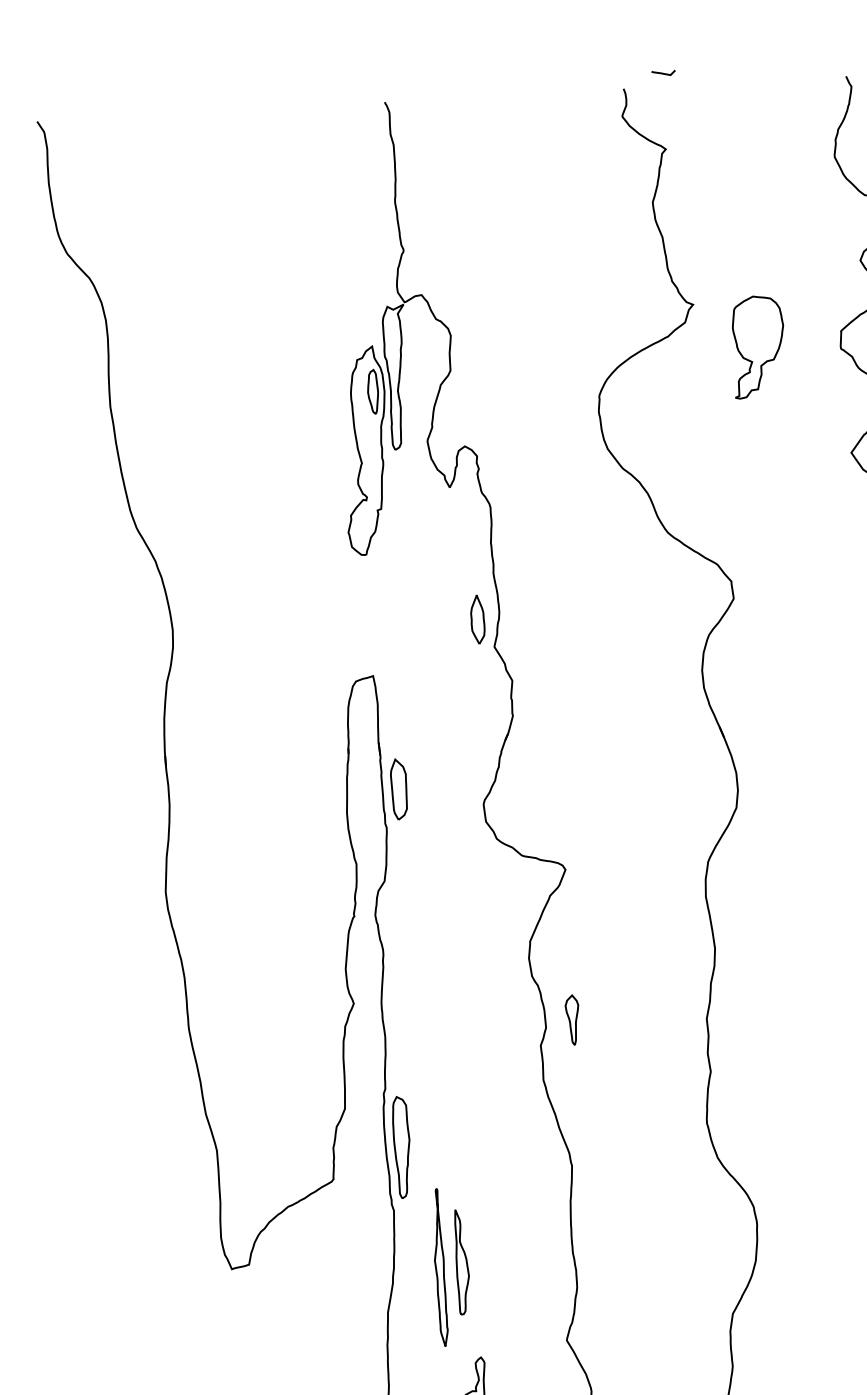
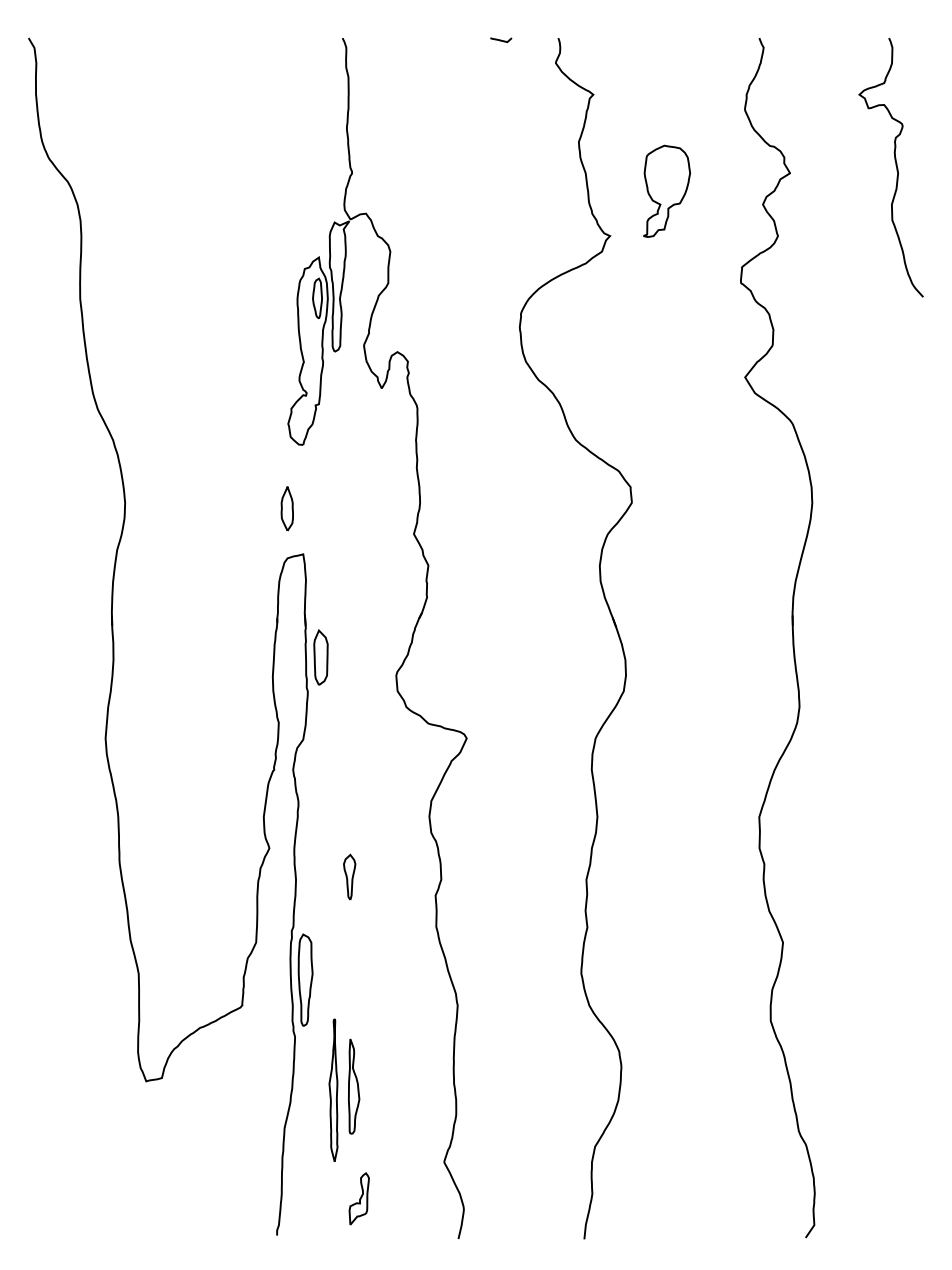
curve: (663, 72) -> (501, 39), moved
part: (758, 346) -> (666, 190), moved
part: (476, 619) -> (286, 508), moved
part: (572, 1019) -> (349, 876), moved

